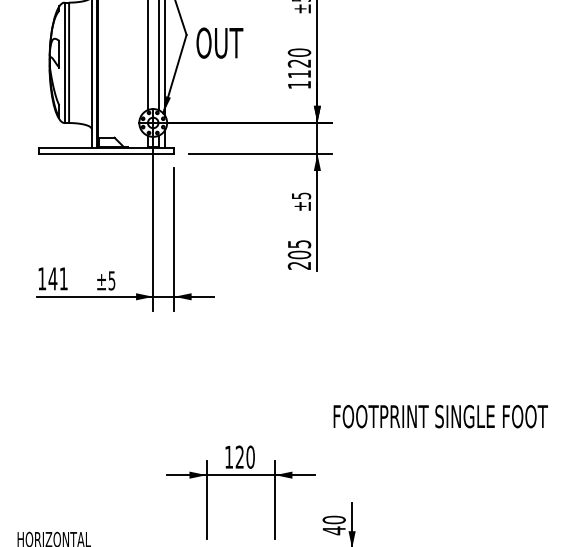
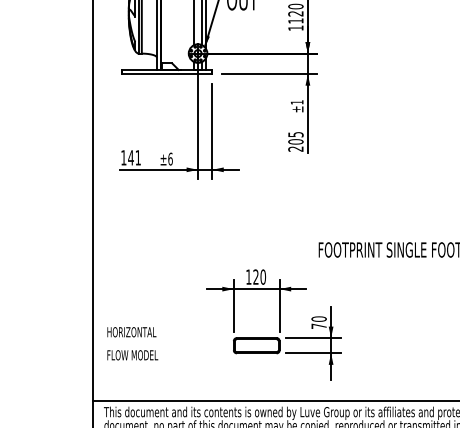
text: (300, 196) -> (296, 102), ±5 -> ±1
text: (111, 279) -> (170, 158), ±5 -> ±6
text: (333, 531) -> (318, 326), 40 -> 70

